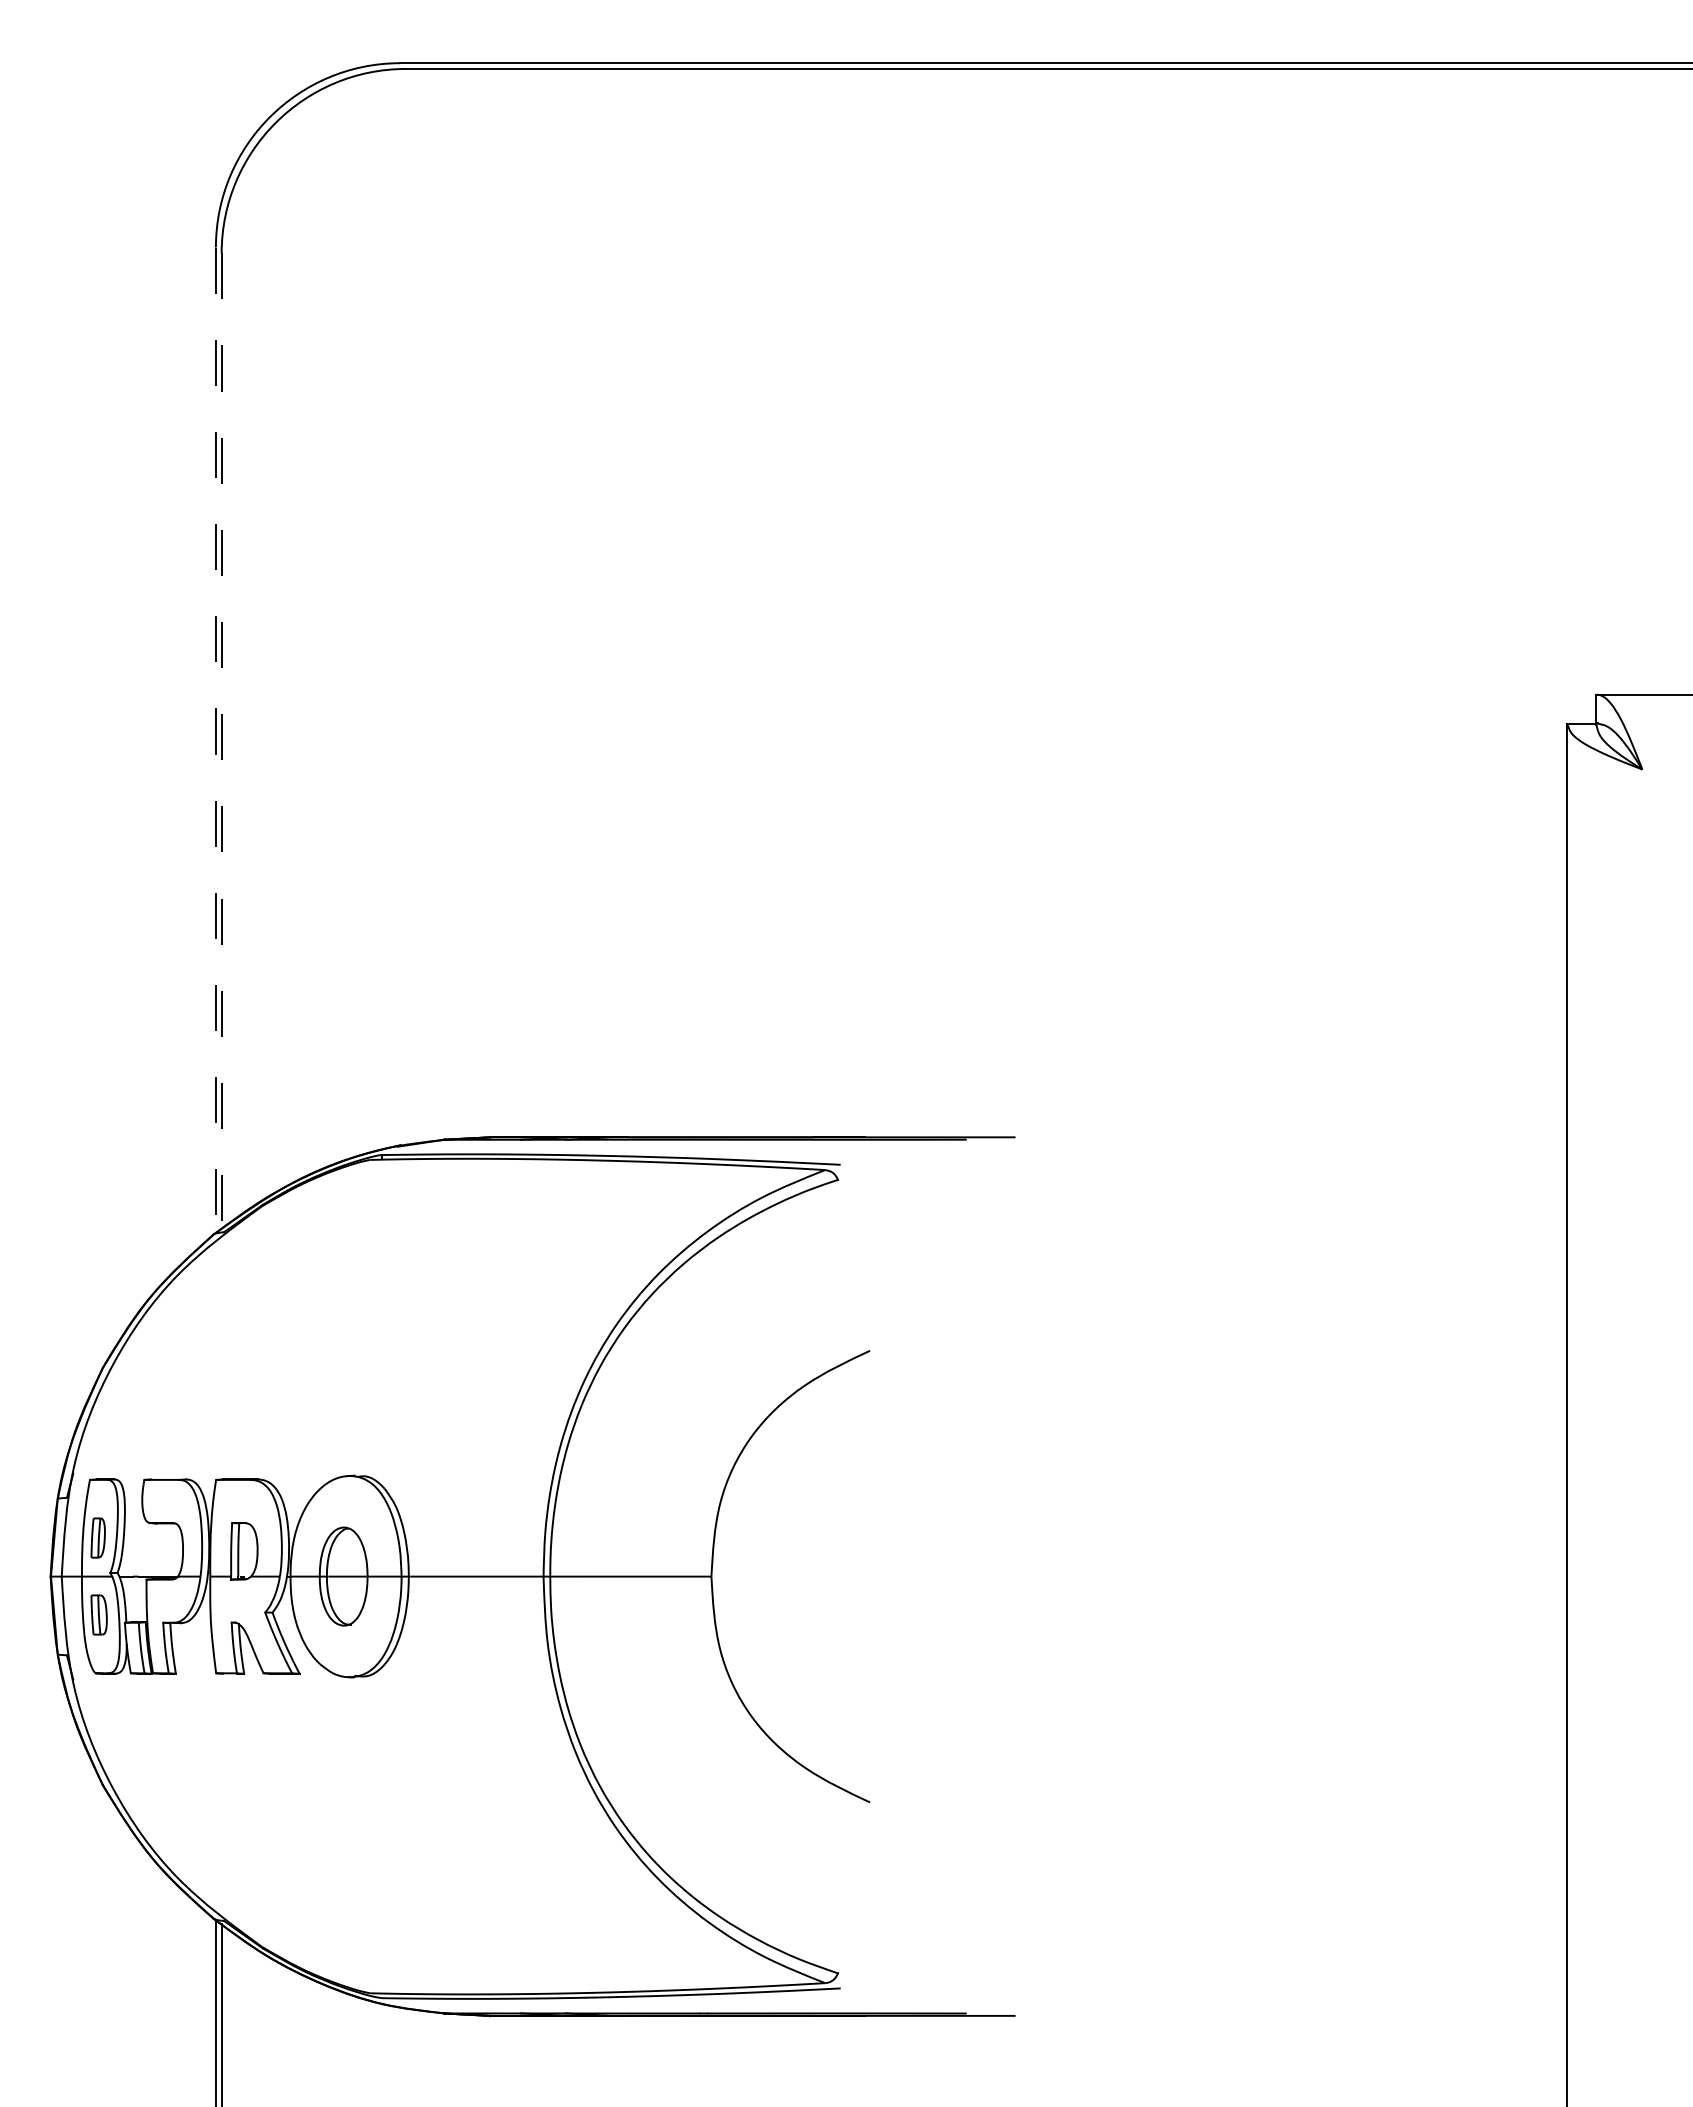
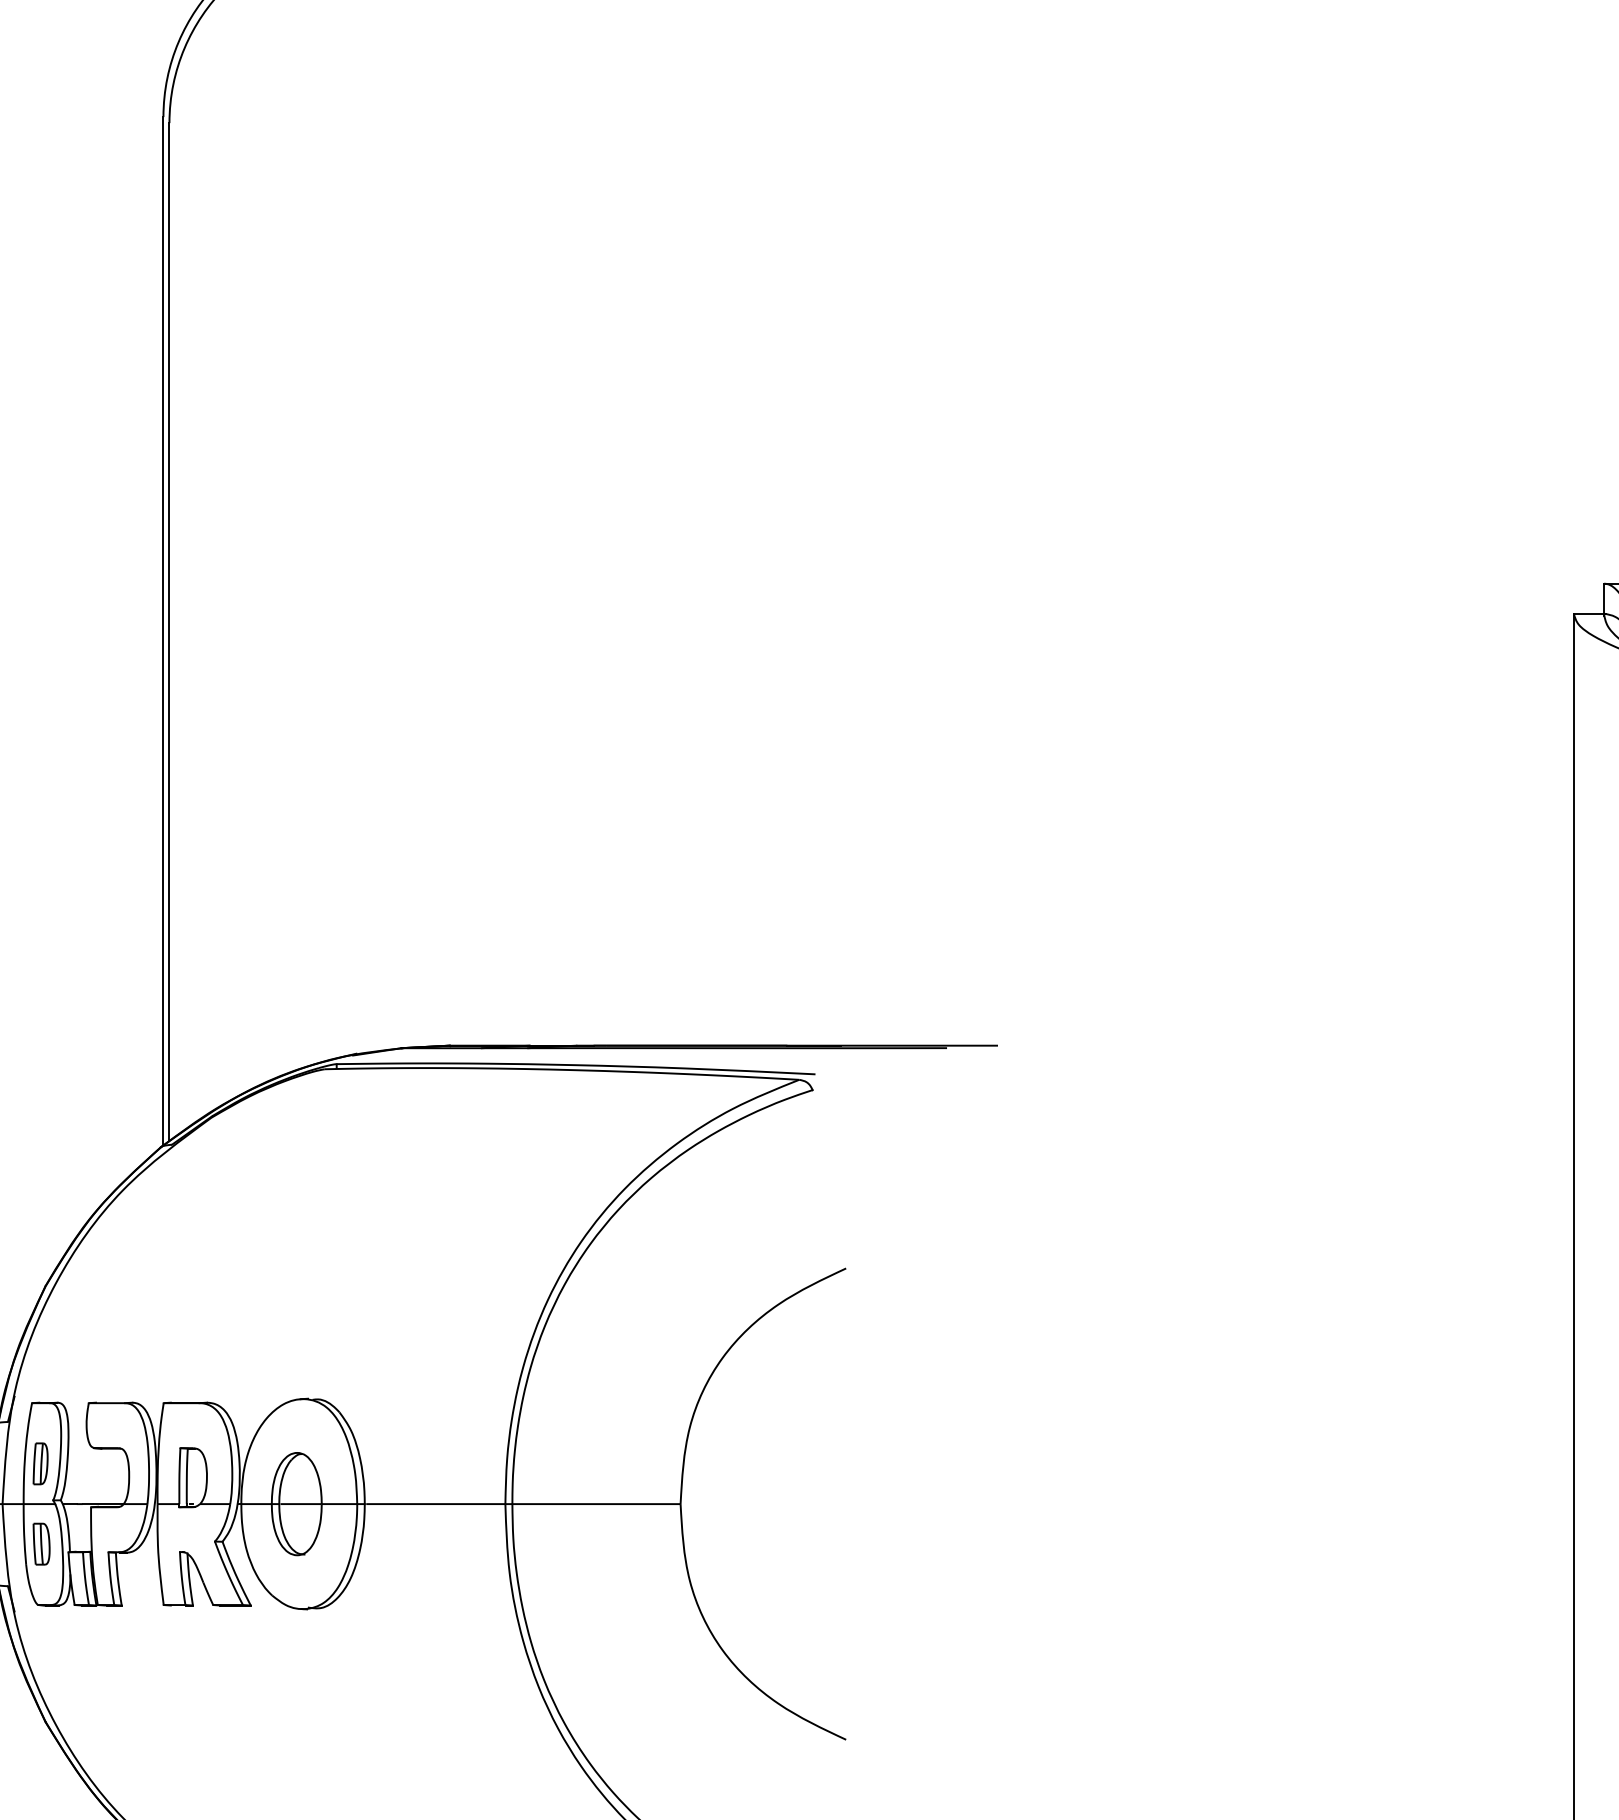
line: (215, 740) -> (163, 631), dashed -> solid
line: (221, 741) -> (169, 632), dashed -> solid

